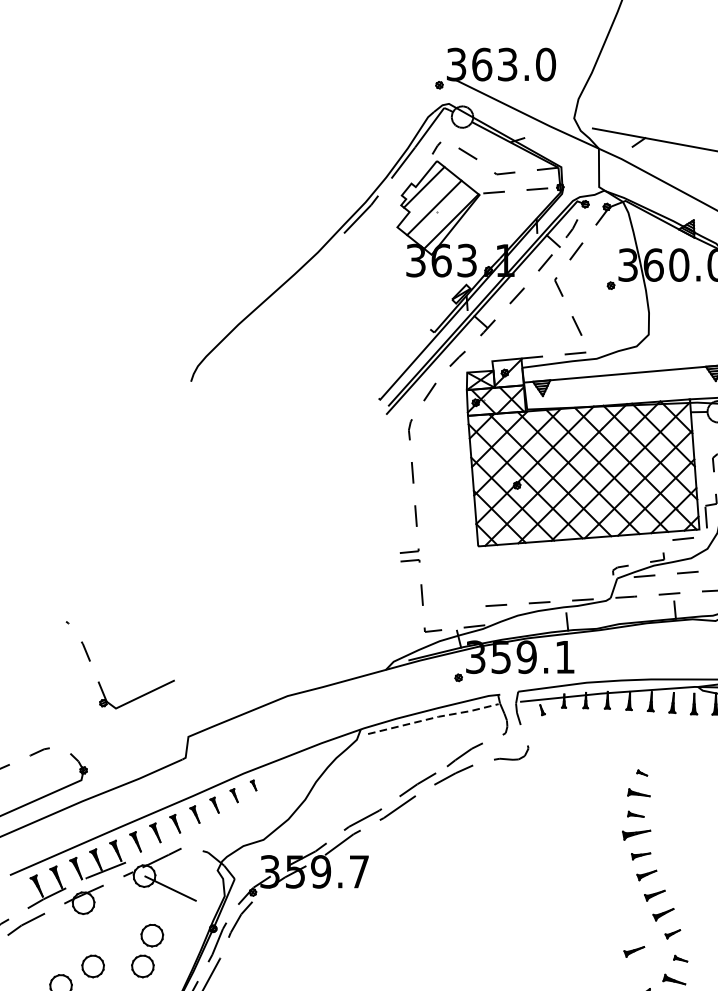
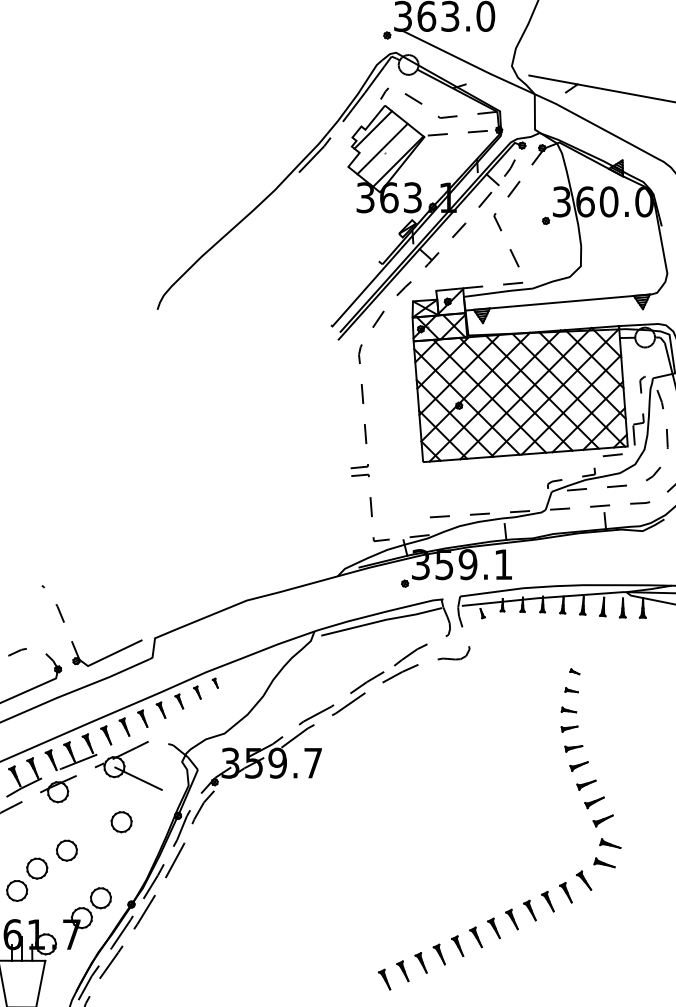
part: (100, 683) -> (73, 642), moved
line: (434, 717) -> (382, 620), dashed -> solid
part: (638, 793) -> (571, 690), size x0.62
part: (636, 834) -> (569, 728), size x0.62
part: (672, 933) -> (602, 820), size x1.43
part: (634, 951) -> (567, 836), removed
part: (680, 958) -> (610, 843), size x1.67
part: (142, 966) -> (112, 850), removed

